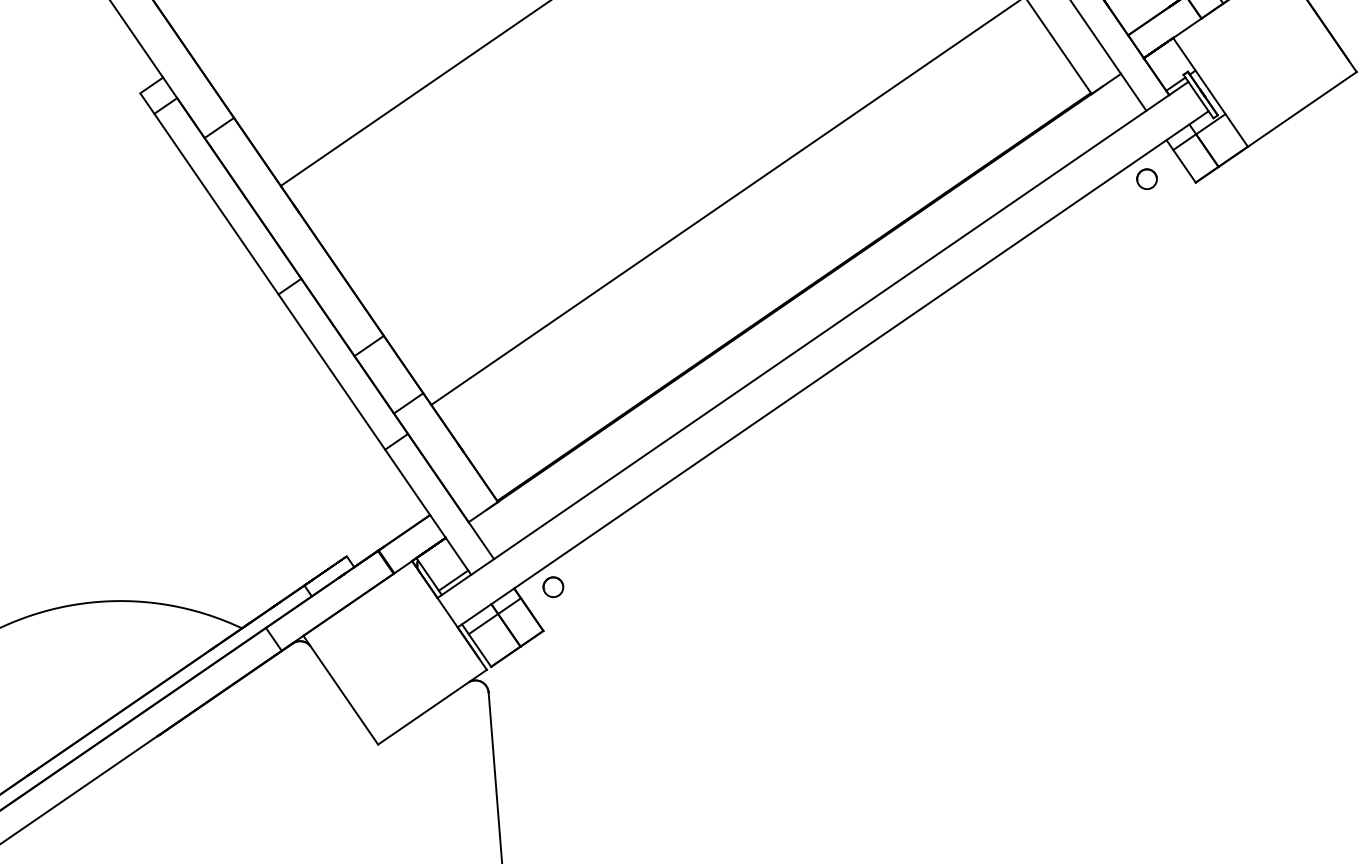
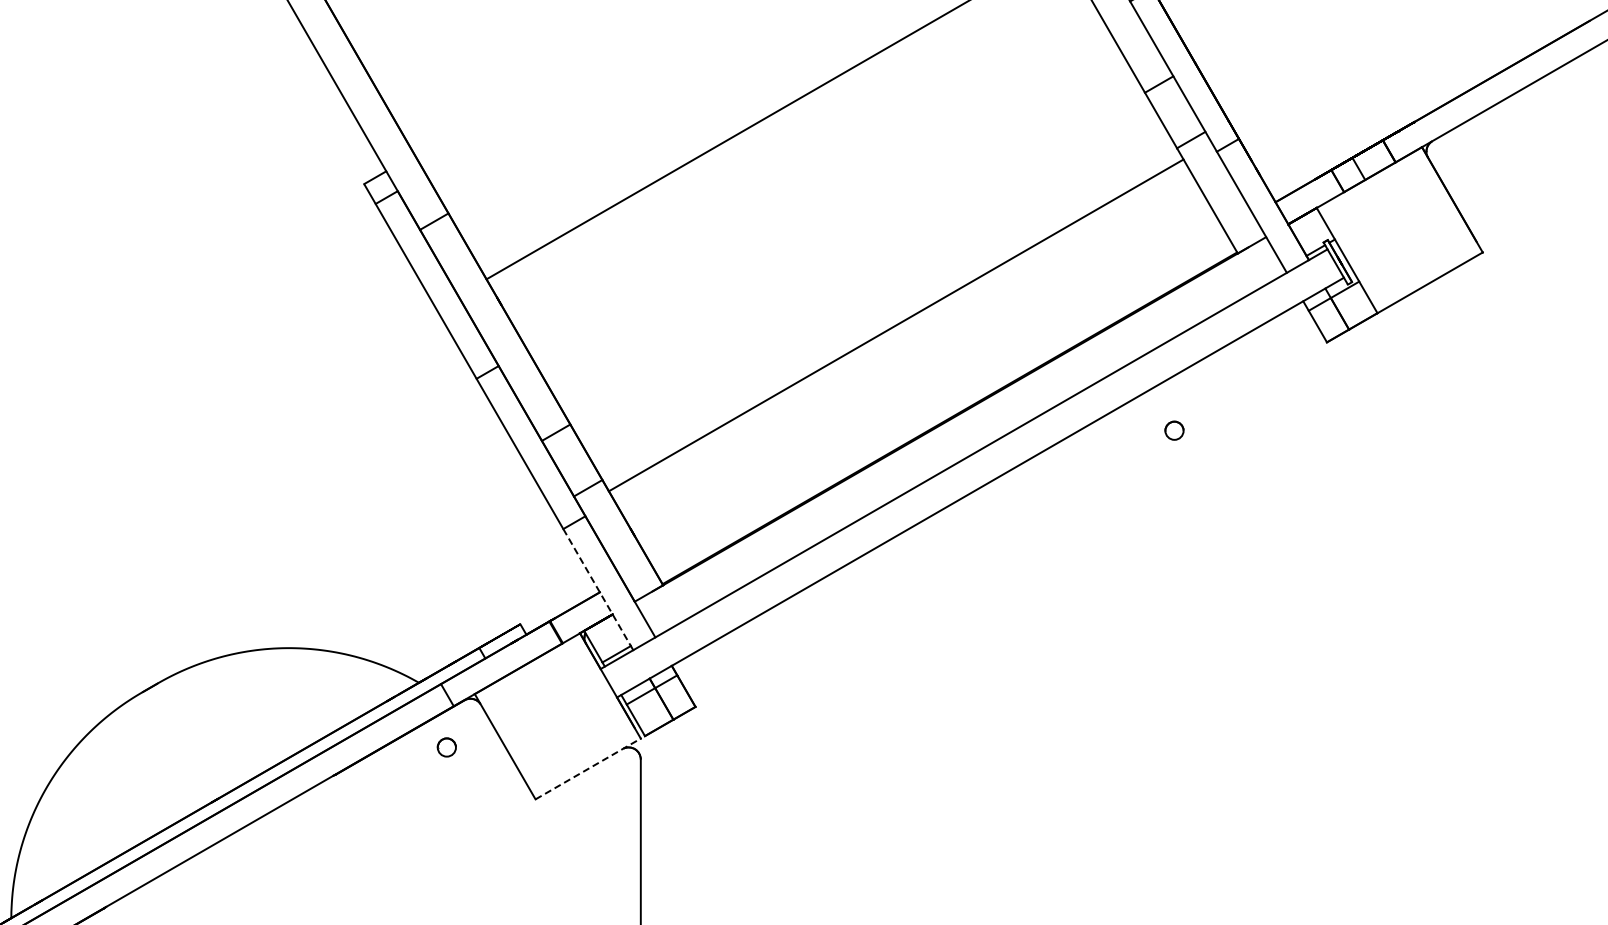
circle: (1147, 178) -> (1174, 430), moved
line: (427, 510) -> (597, 587), solid -> dashed
circle: (552, 587) -> (446, 747), moved
line: (432, 706) -> (588, 768), solid -> dashed

